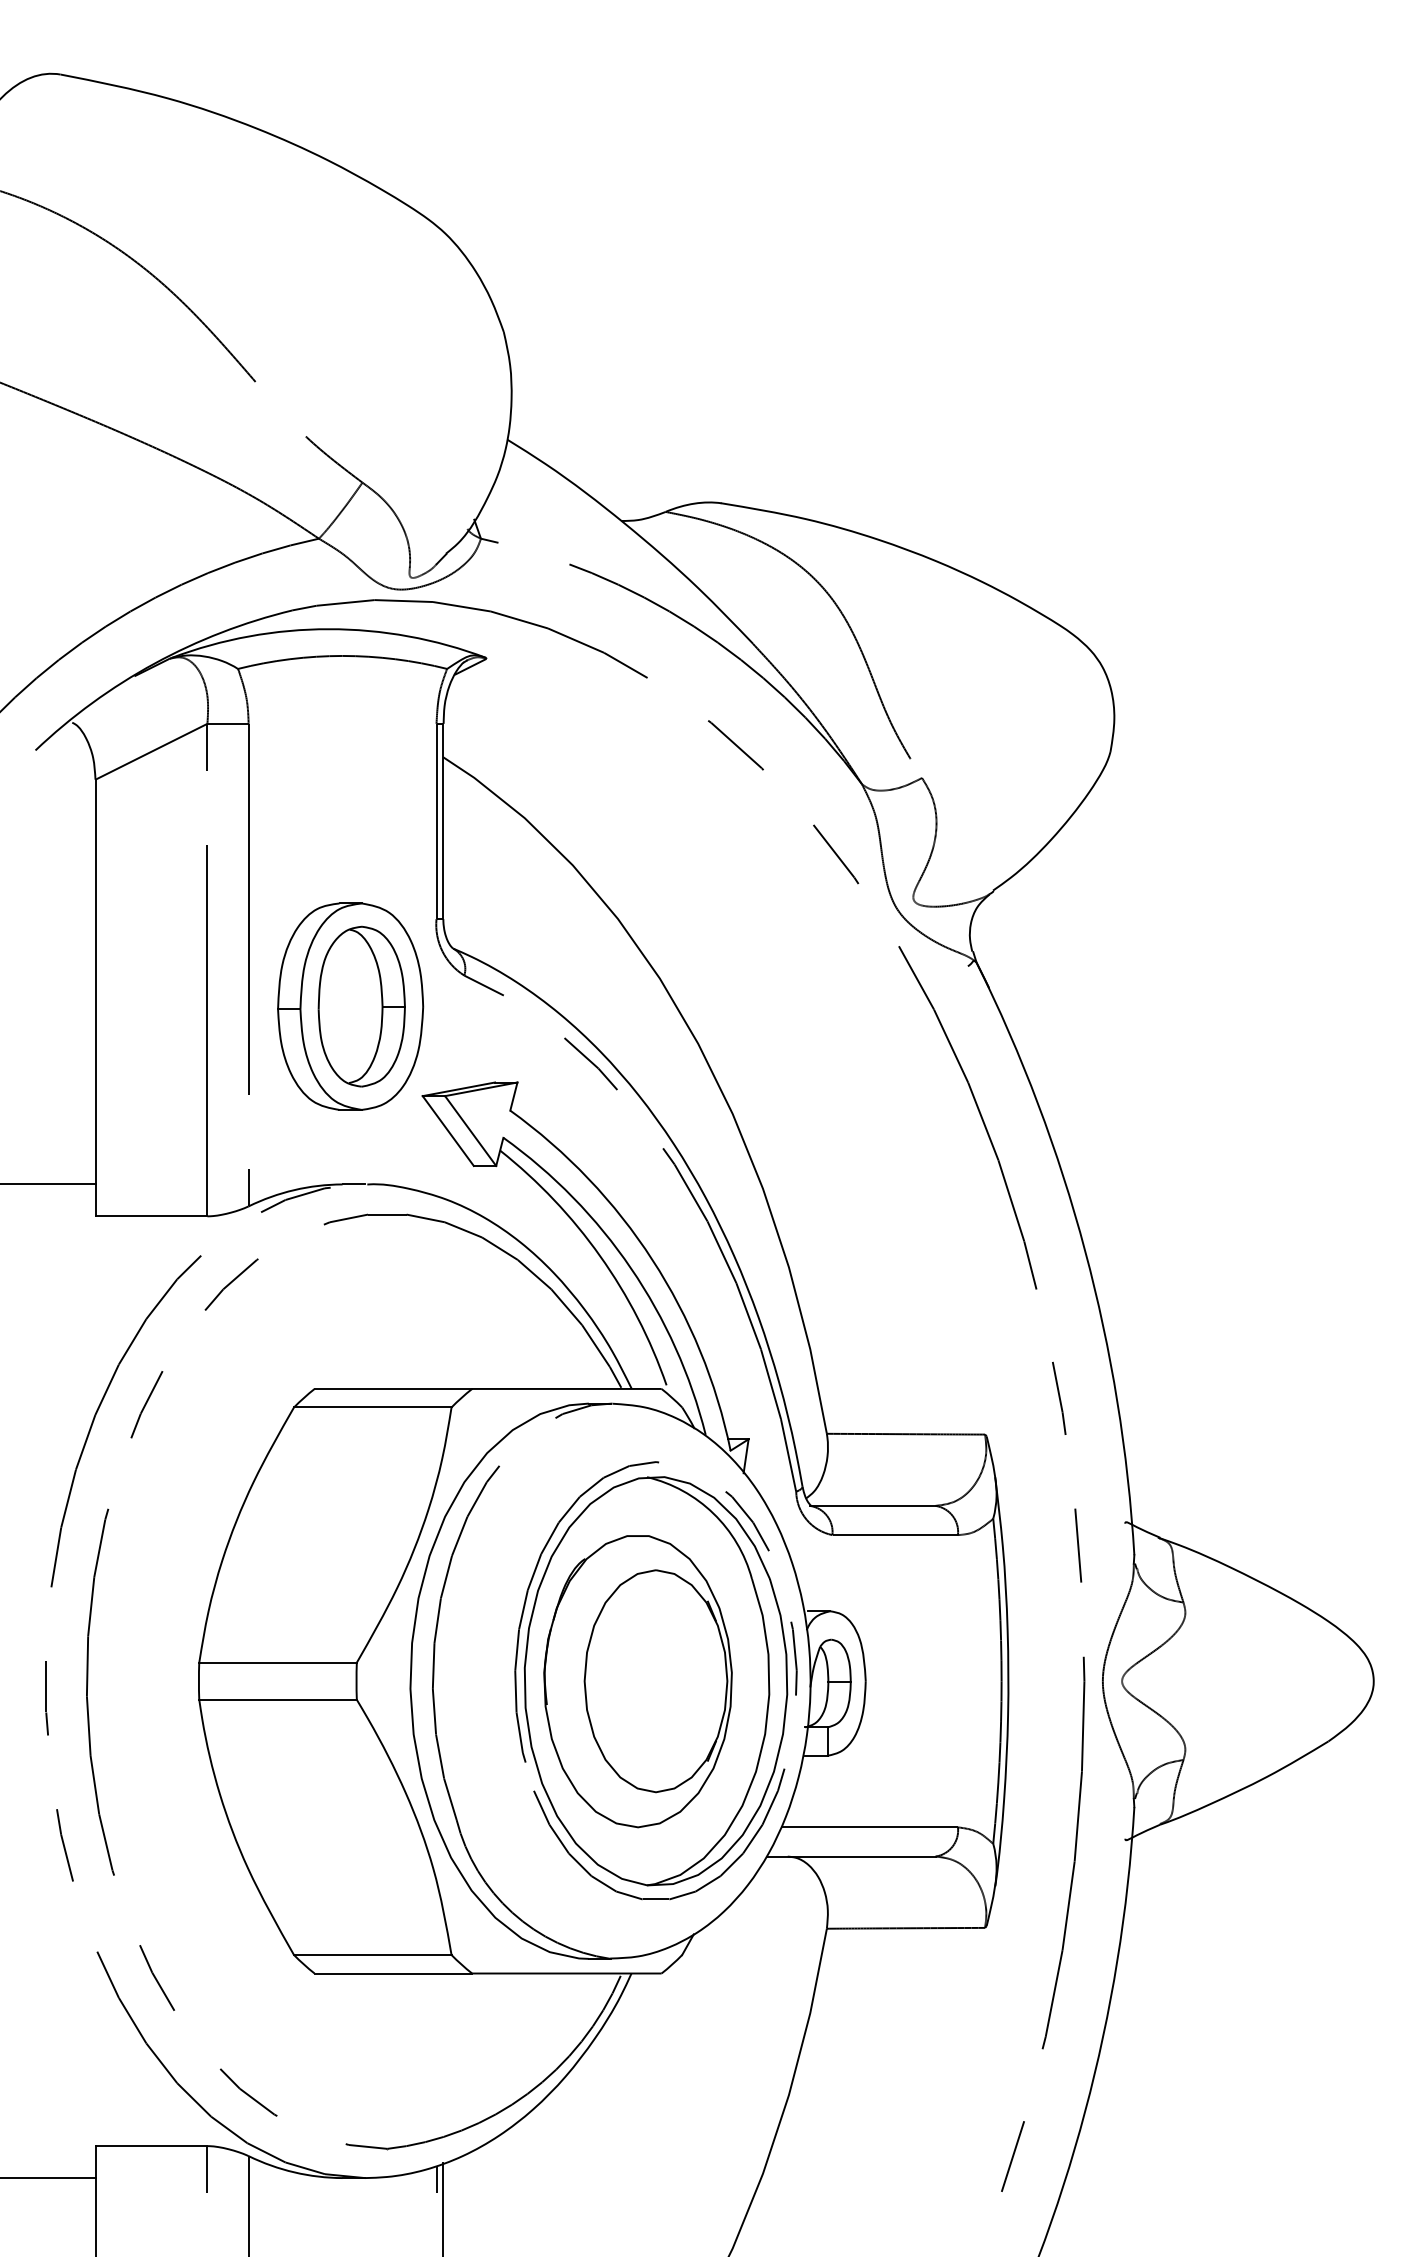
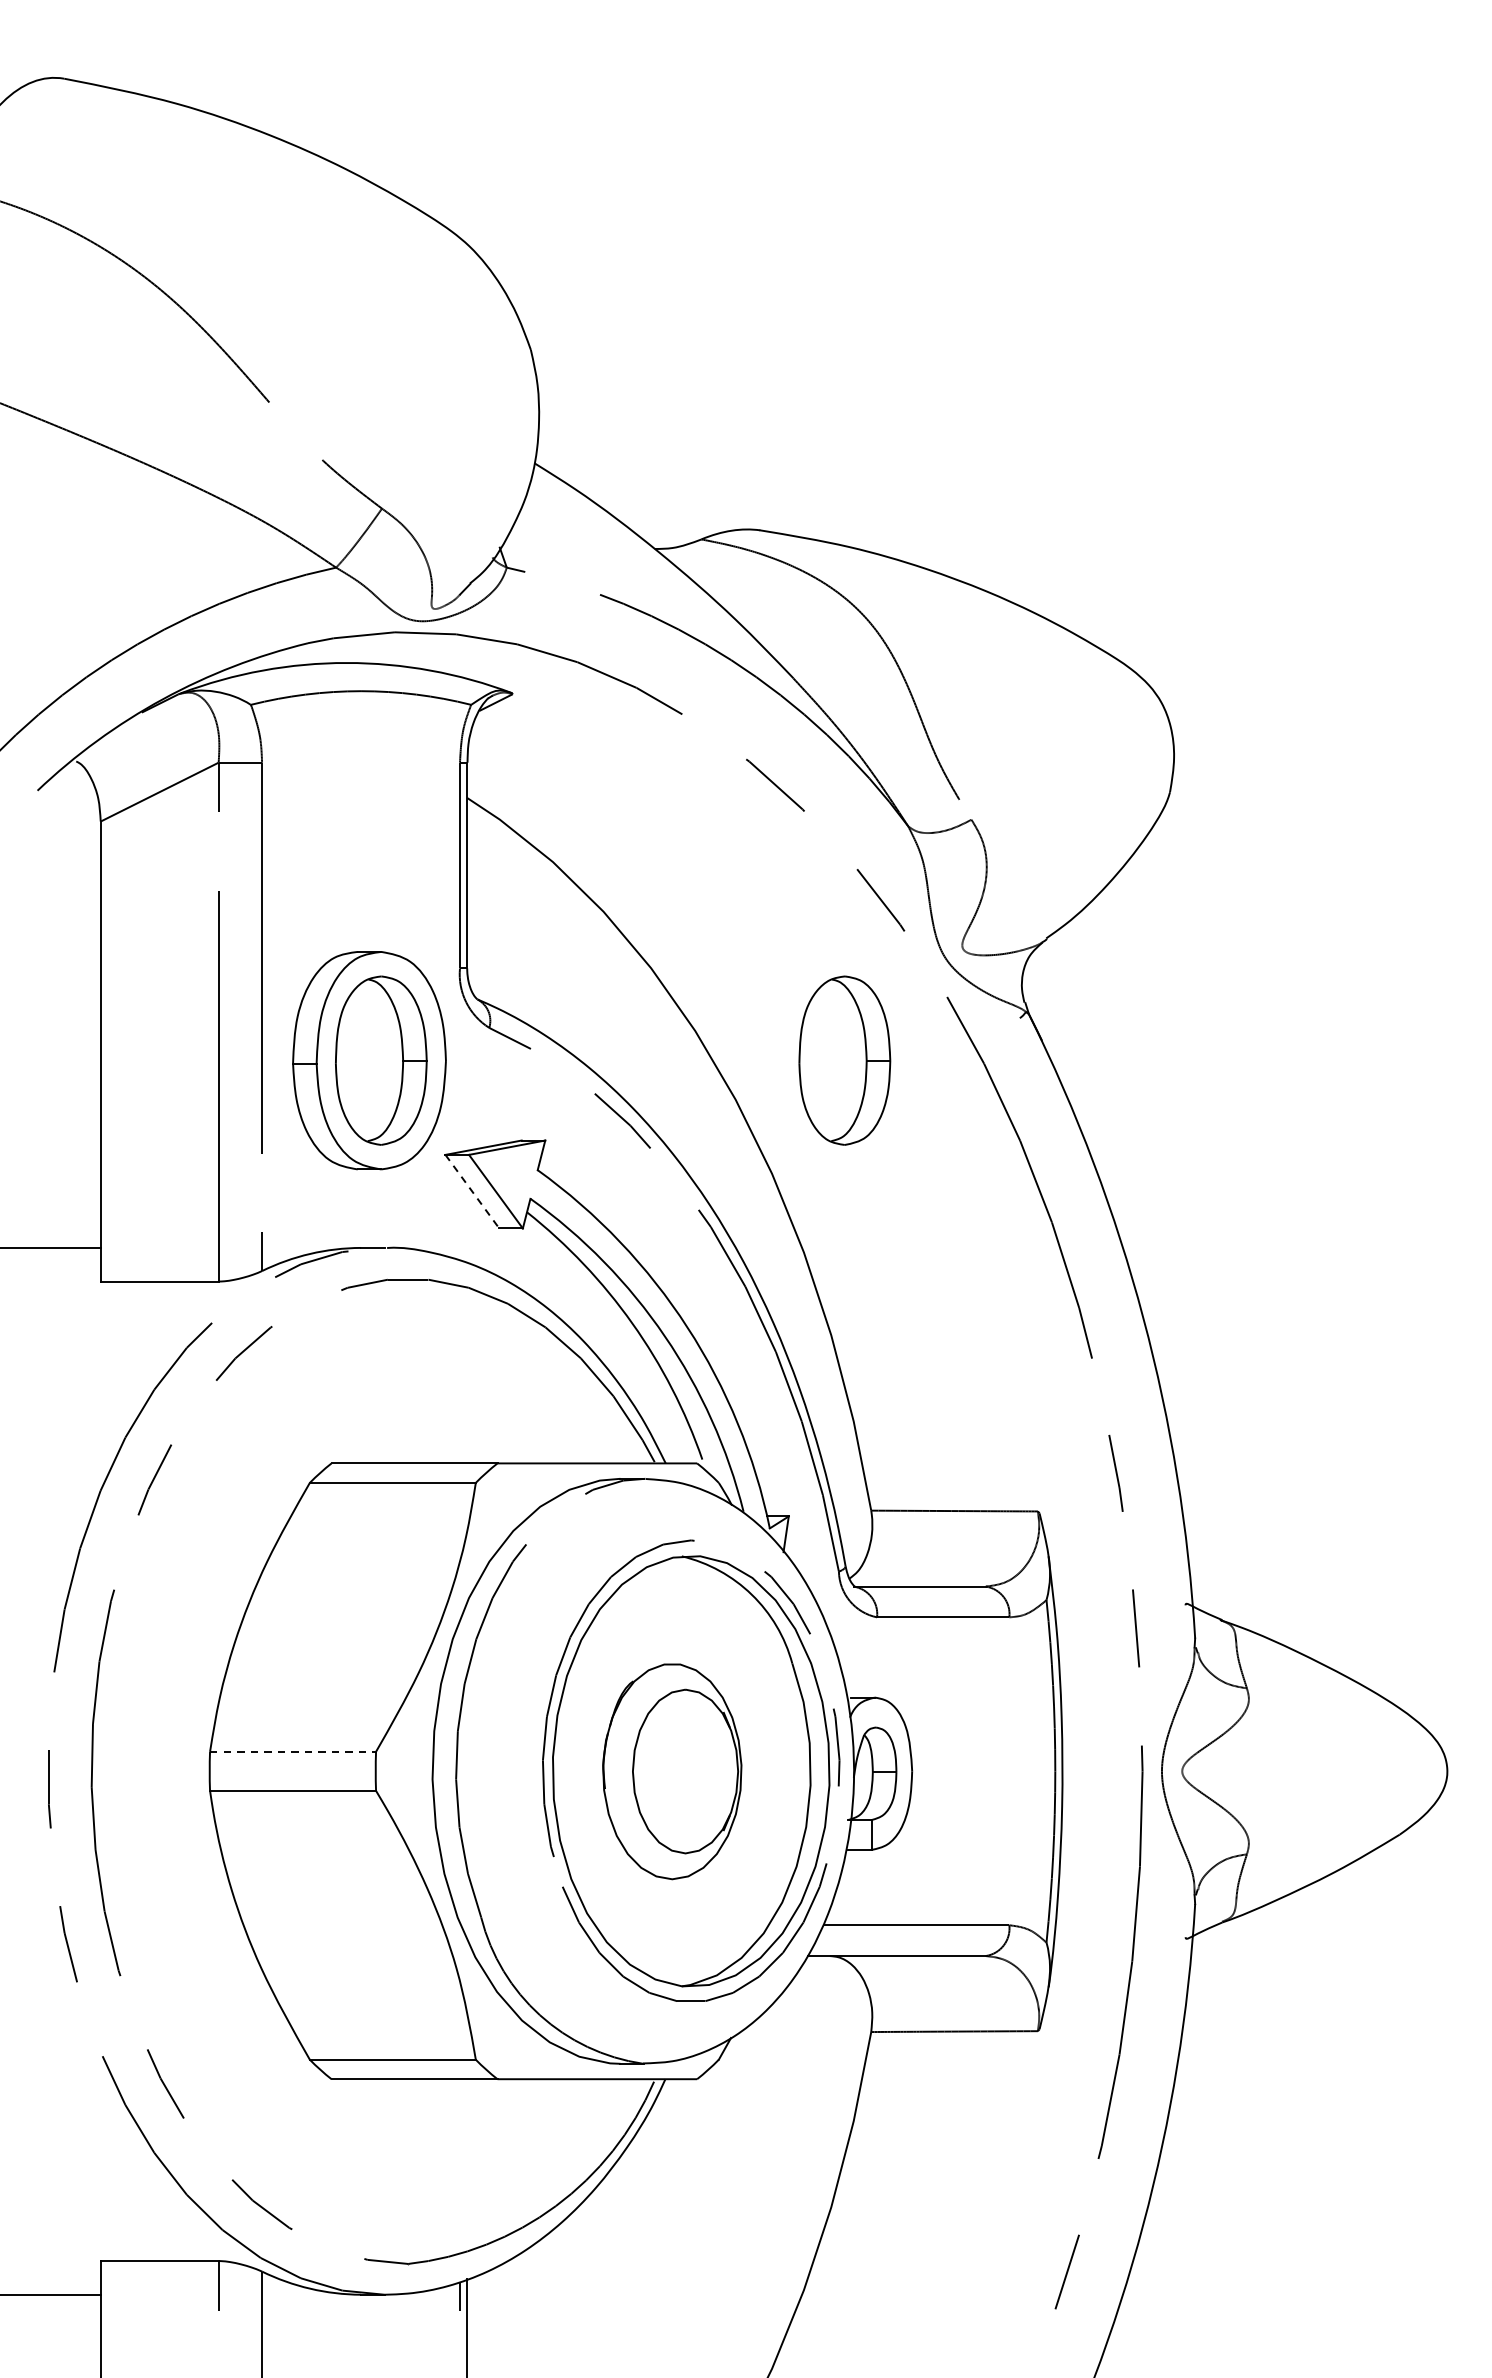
part: (801, 1006) -> (844, 1060), added
line: (448, 1131) -> (472, 1192), solid -> dashed
line: (278, 1662) -> (293, 1751), solid -> dashed
part: (637, 1681) -> (671, 1771), size x0.7

